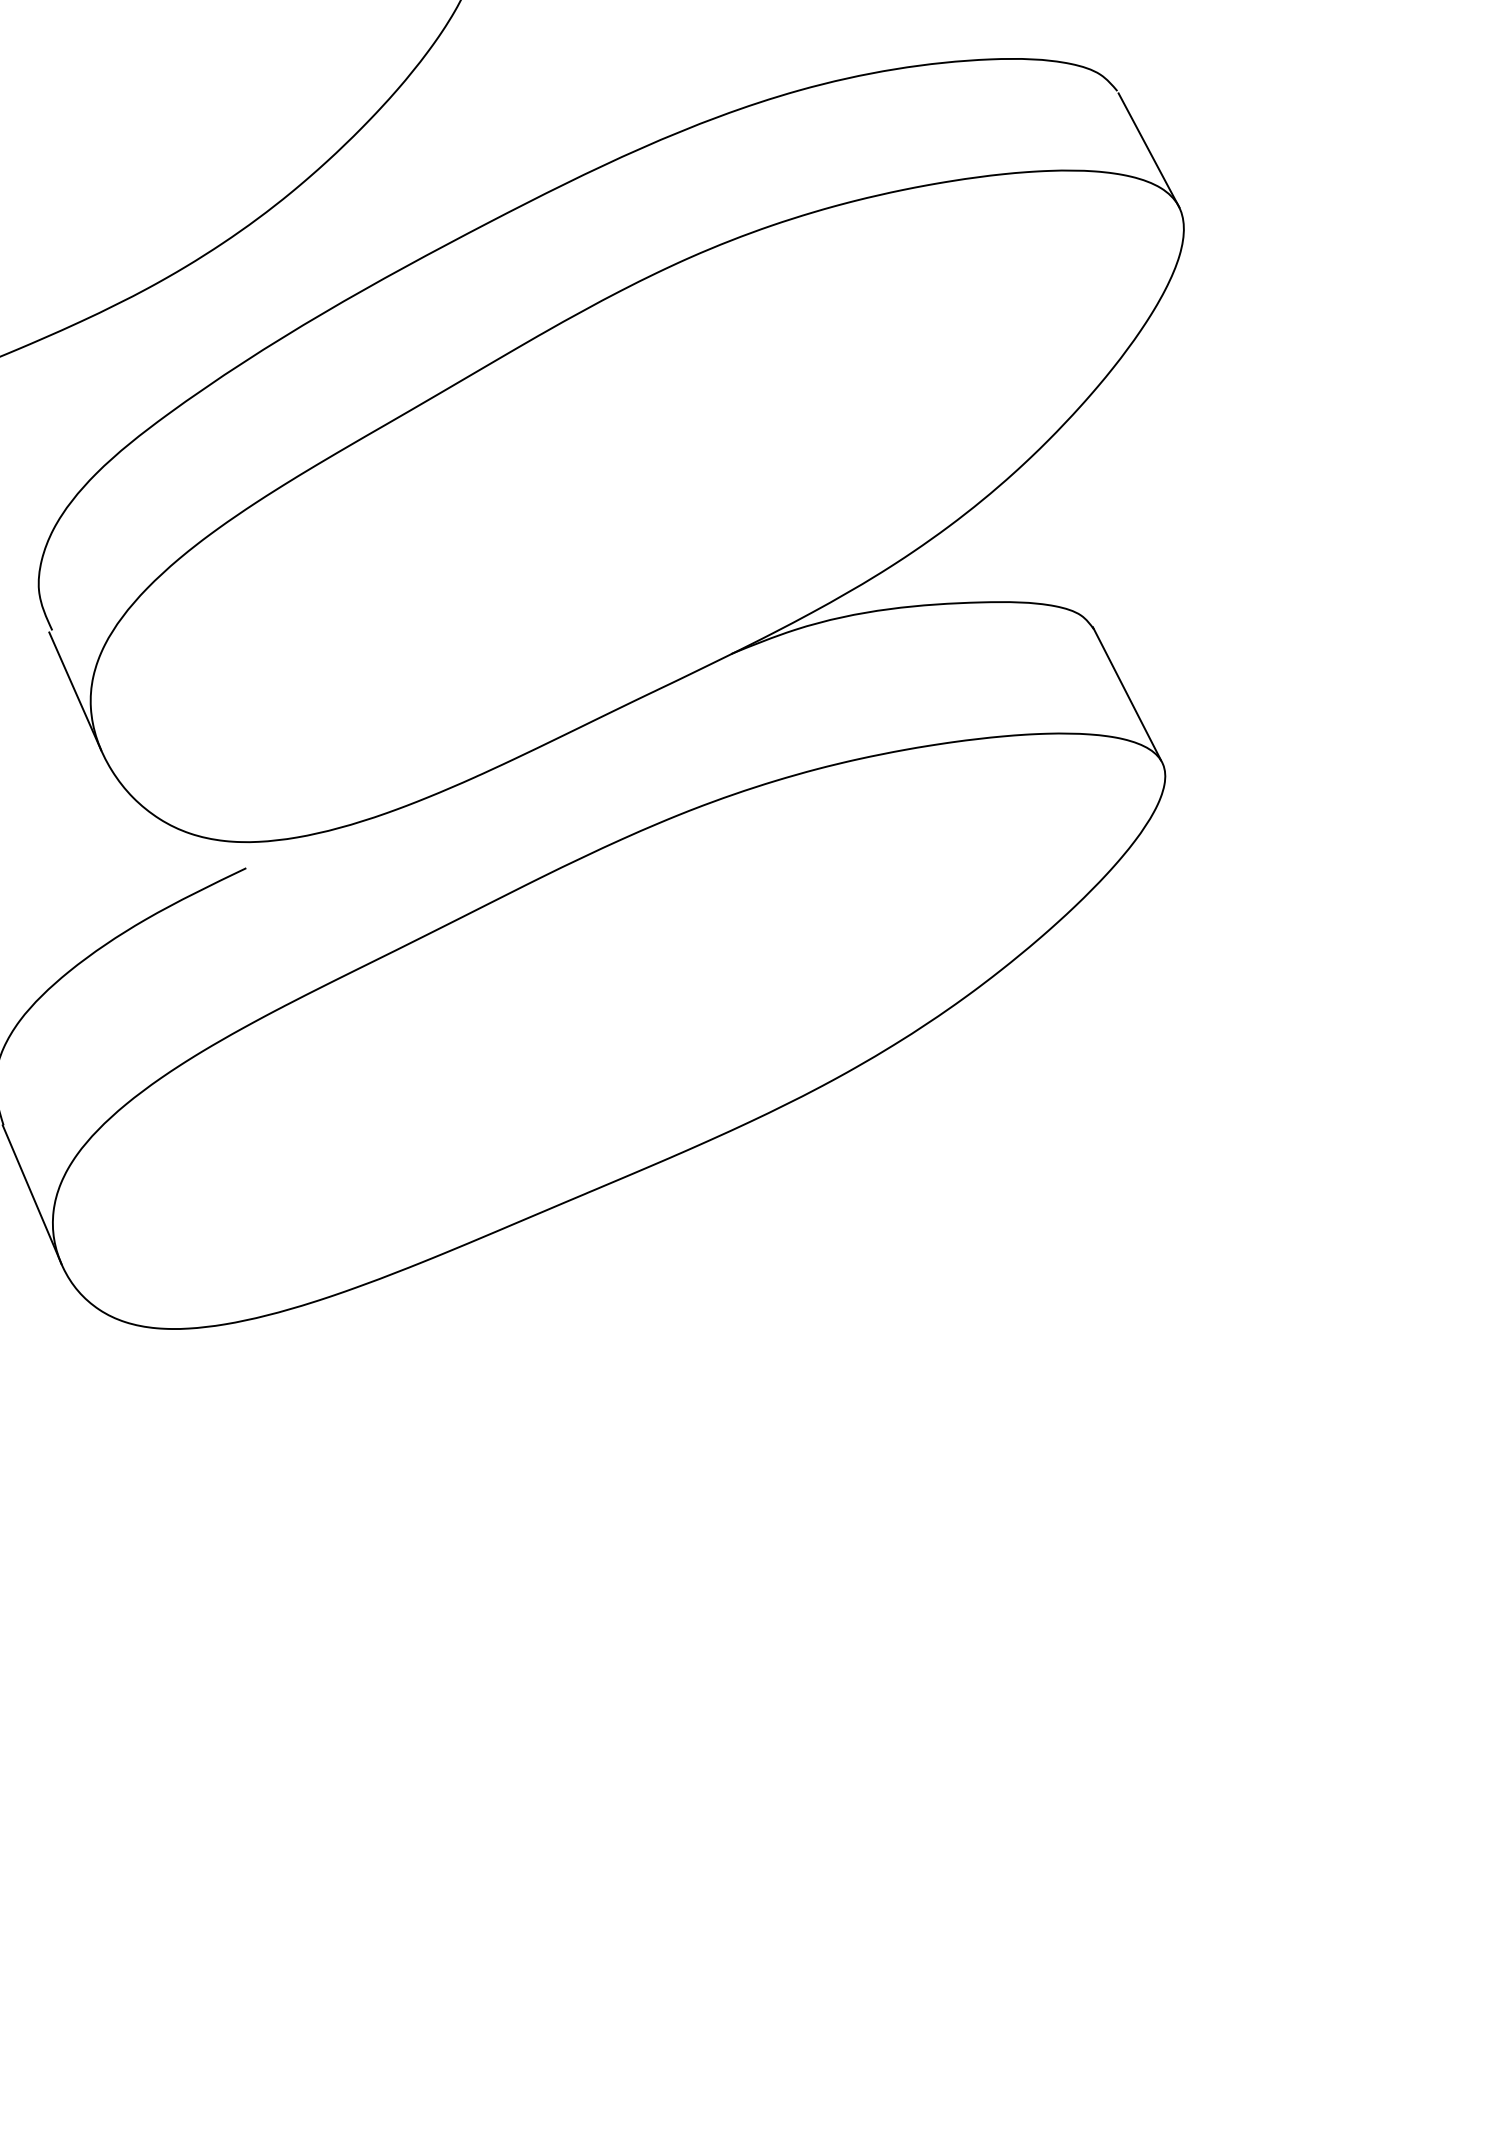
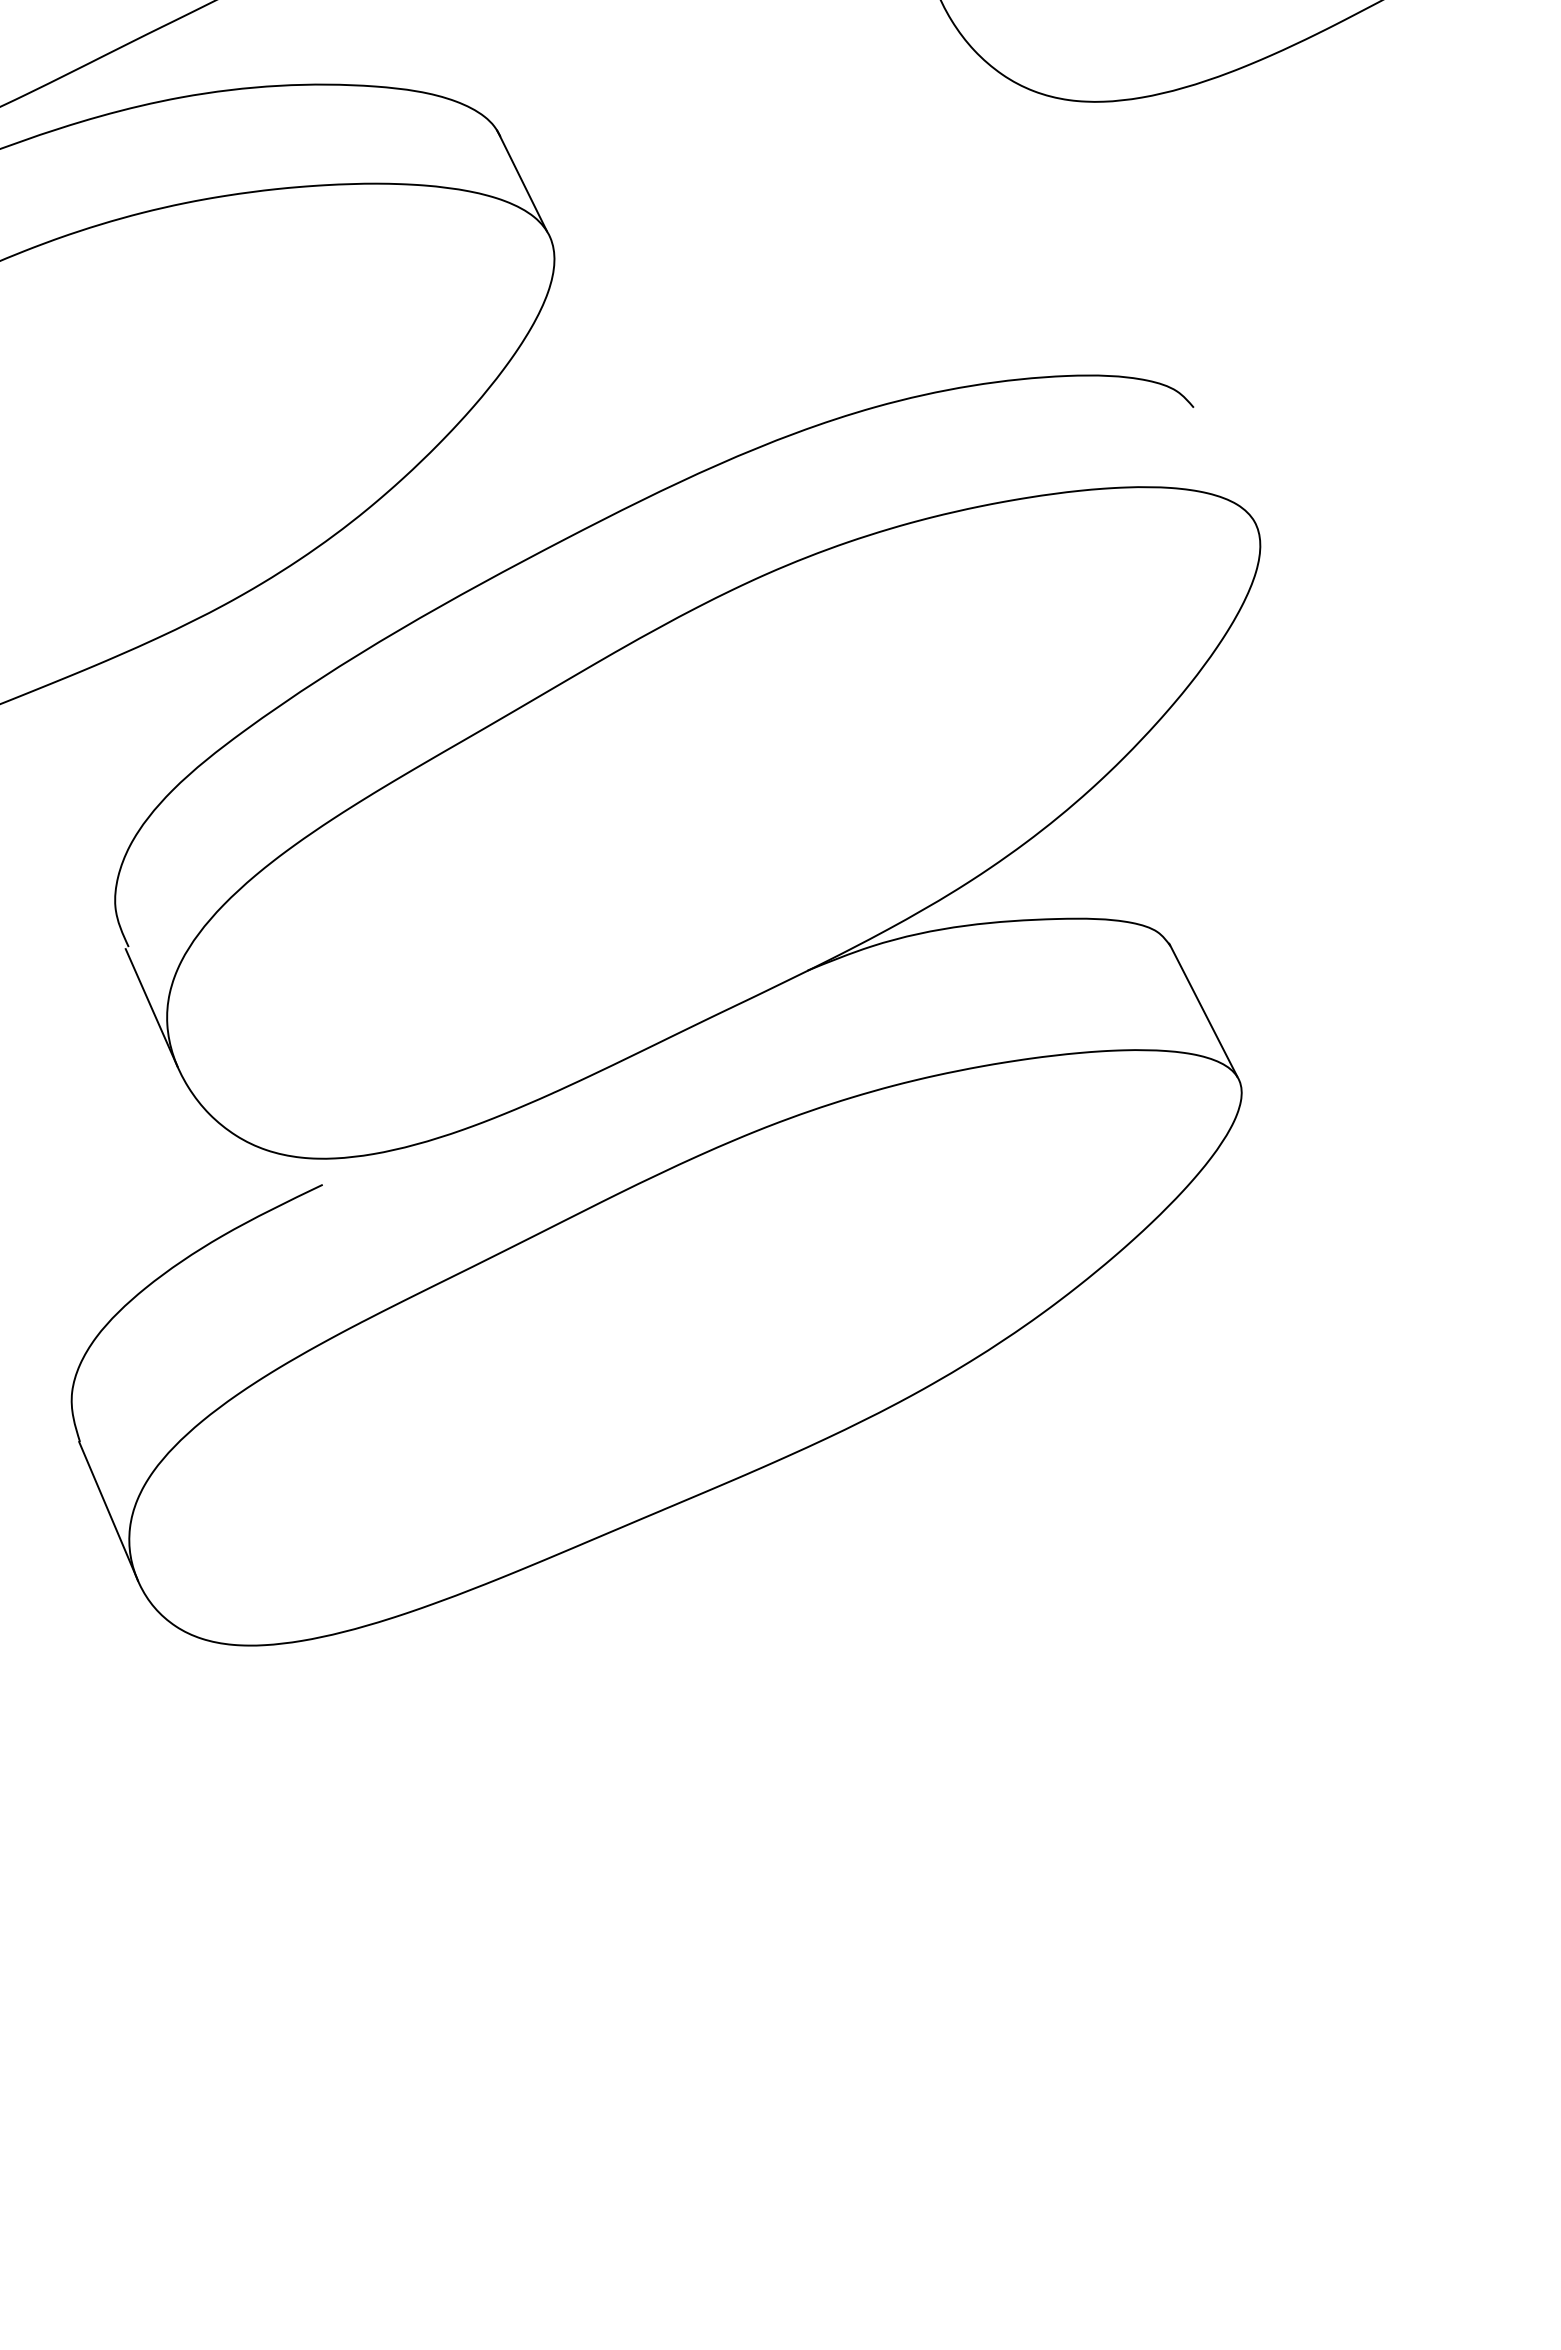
line: (1149, 149) -> (1225, 466), removed

